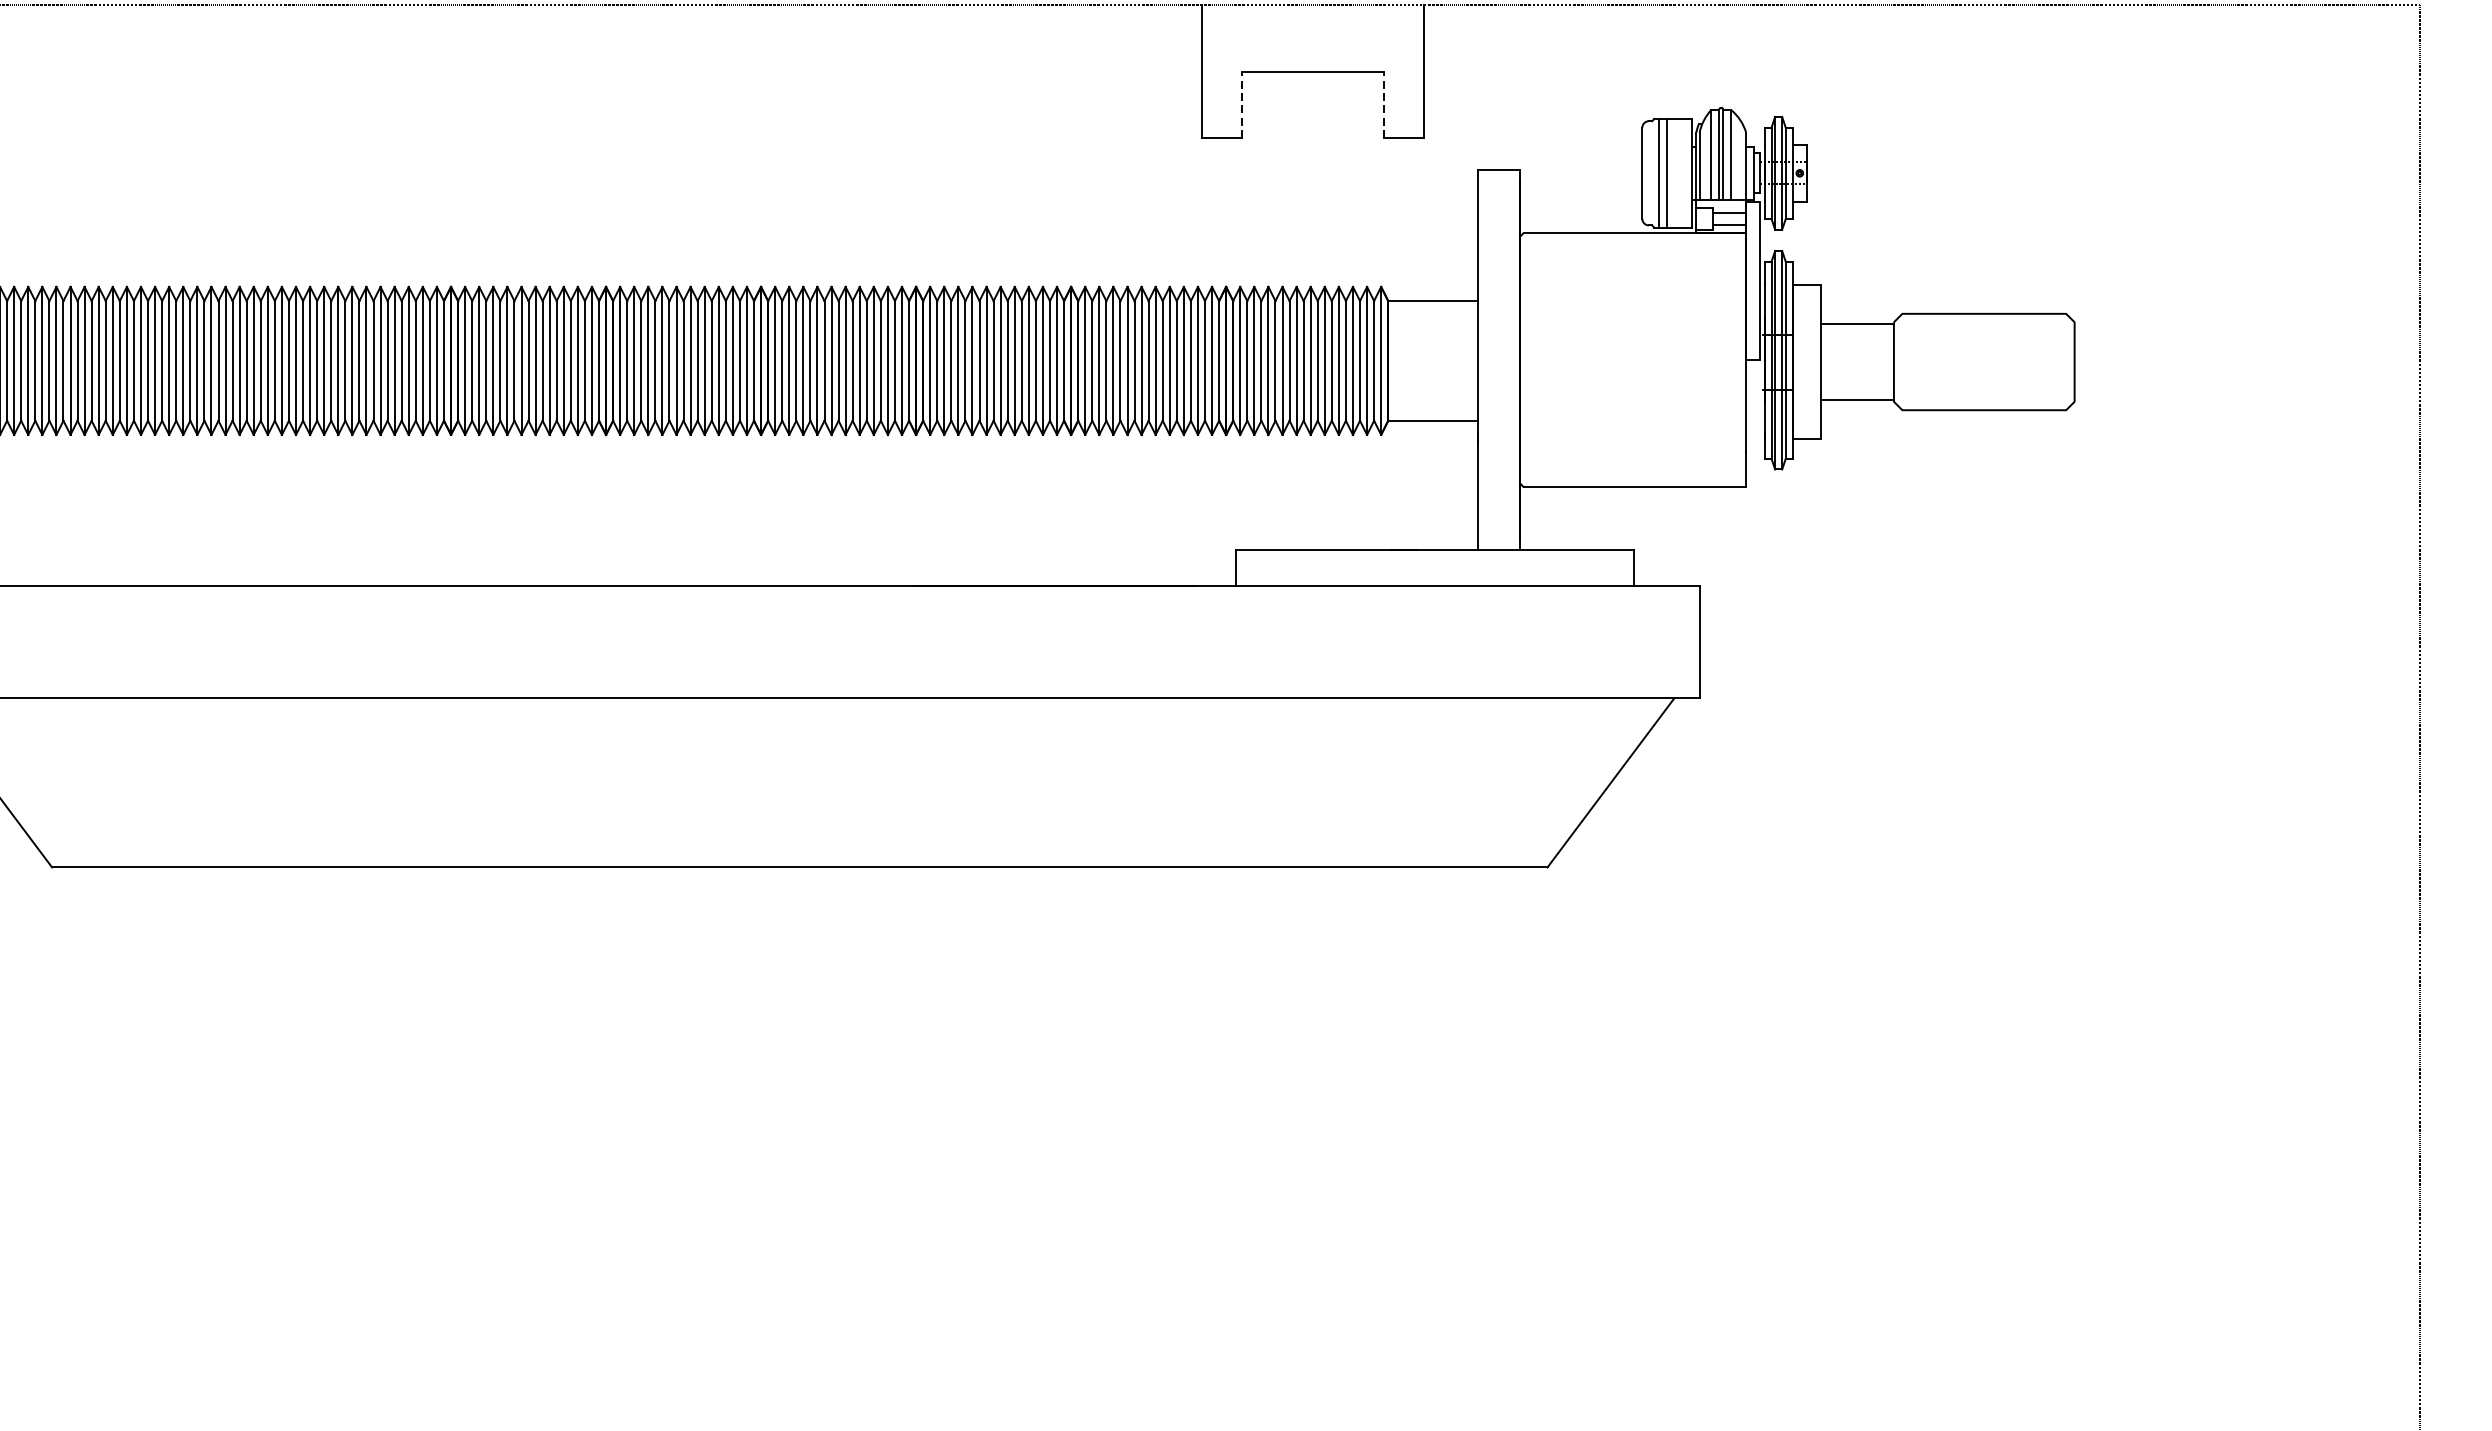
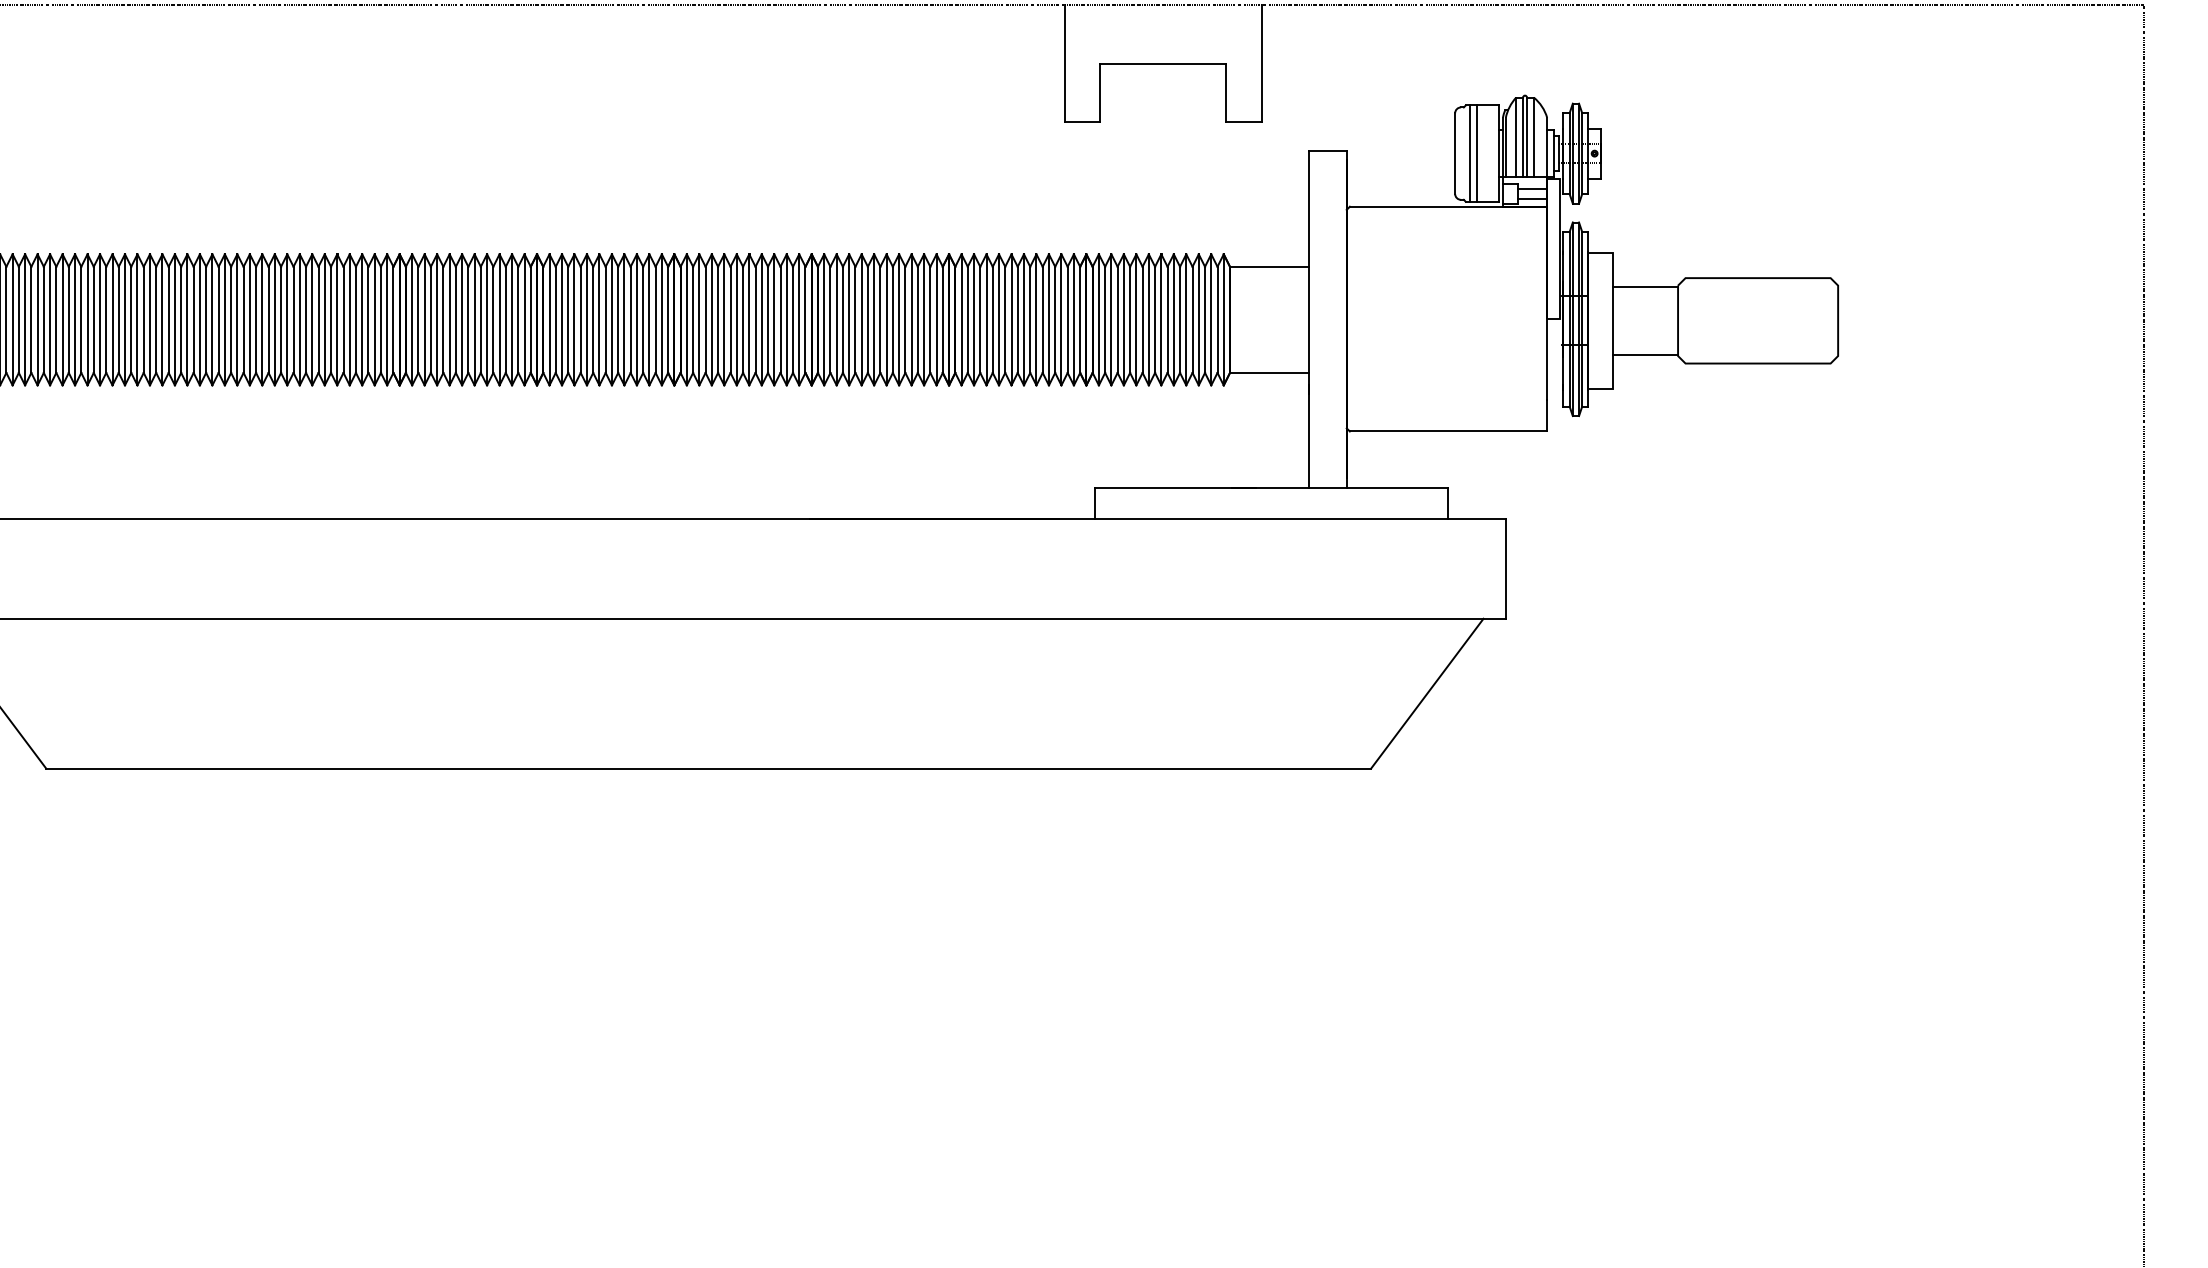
line: (1242, 104) -> (1100, 92), dashed -> solid
line: (1384, 104) -> (1226, 92), dashed -> solid

